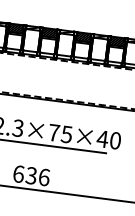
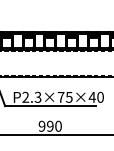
text: (30, 174) -> (49, 125), 636 -> 990

